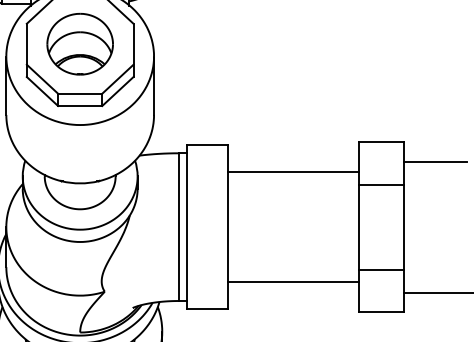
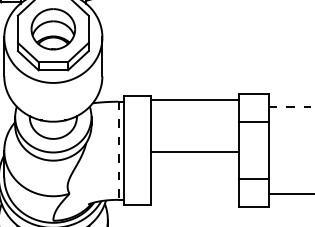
line: (435, 161) -> (289, 107), solid -> dashed
line: (292, 172) -> (194, 100), moved
line: (178, 228) -> (118, 151), solid -> dashed
line: (292, 282) -> (194, 152), moved

